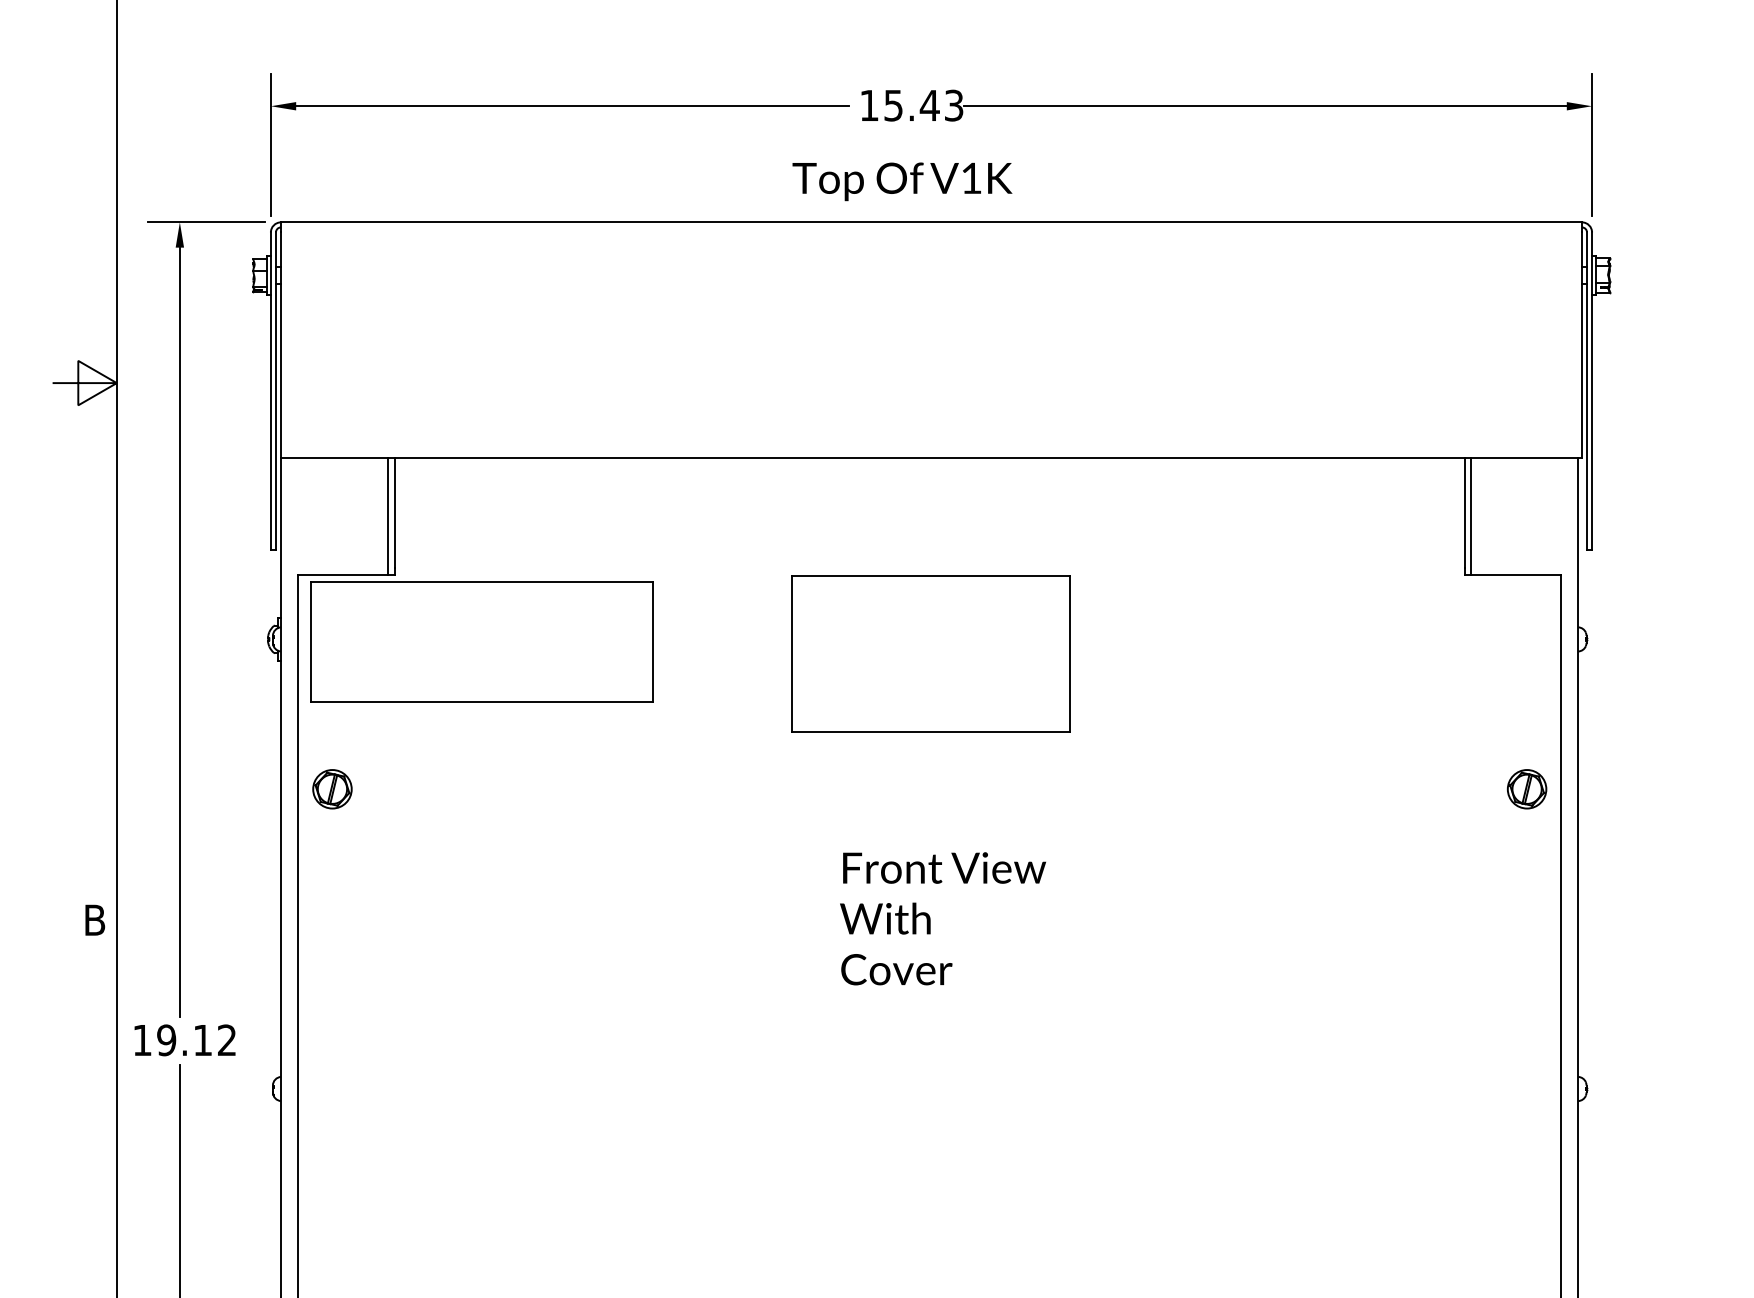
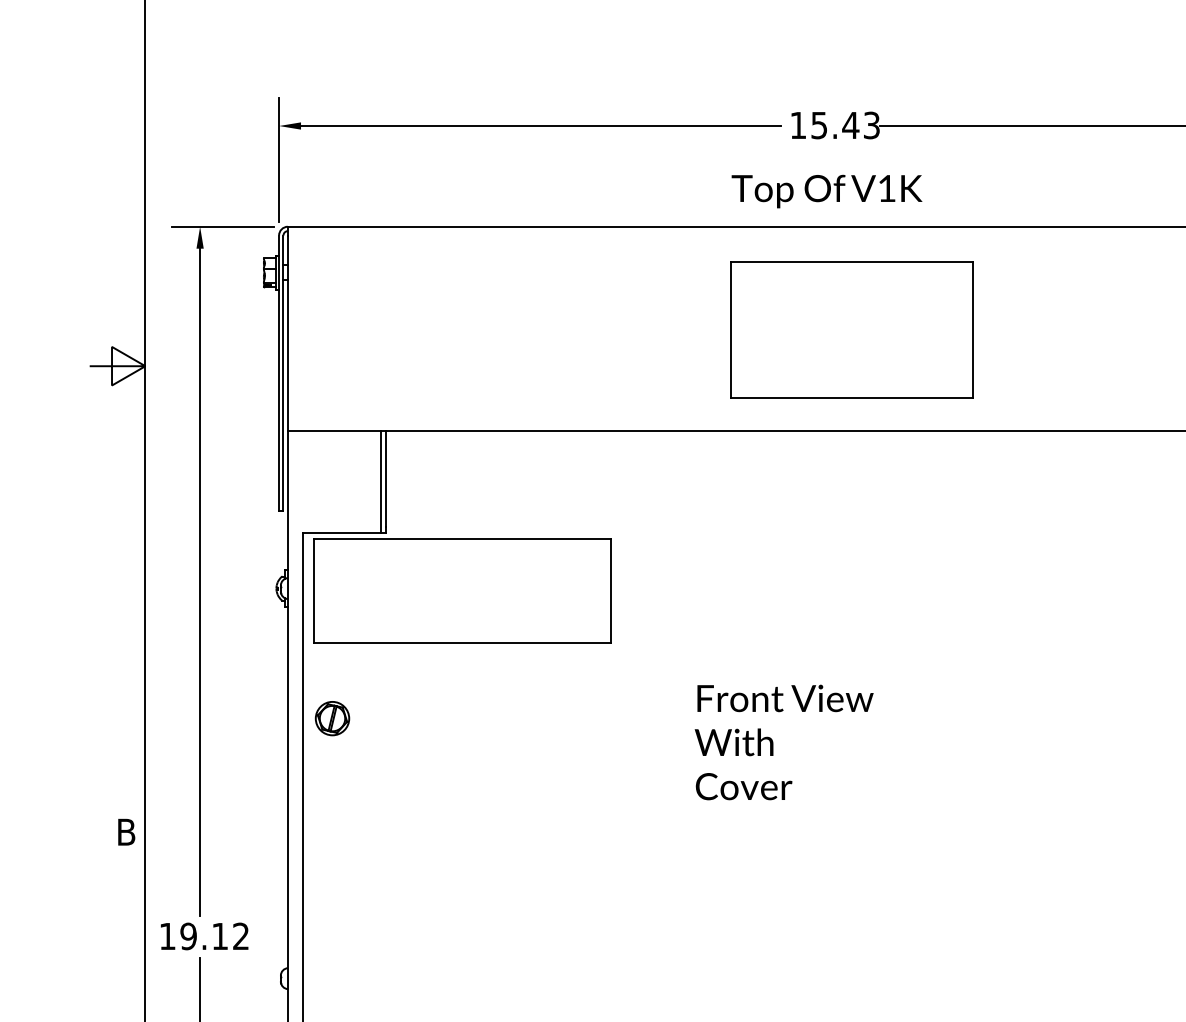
part: (930, 653) -> (851, 329), moved
text: (942, 918) -> (783, 742), moved

